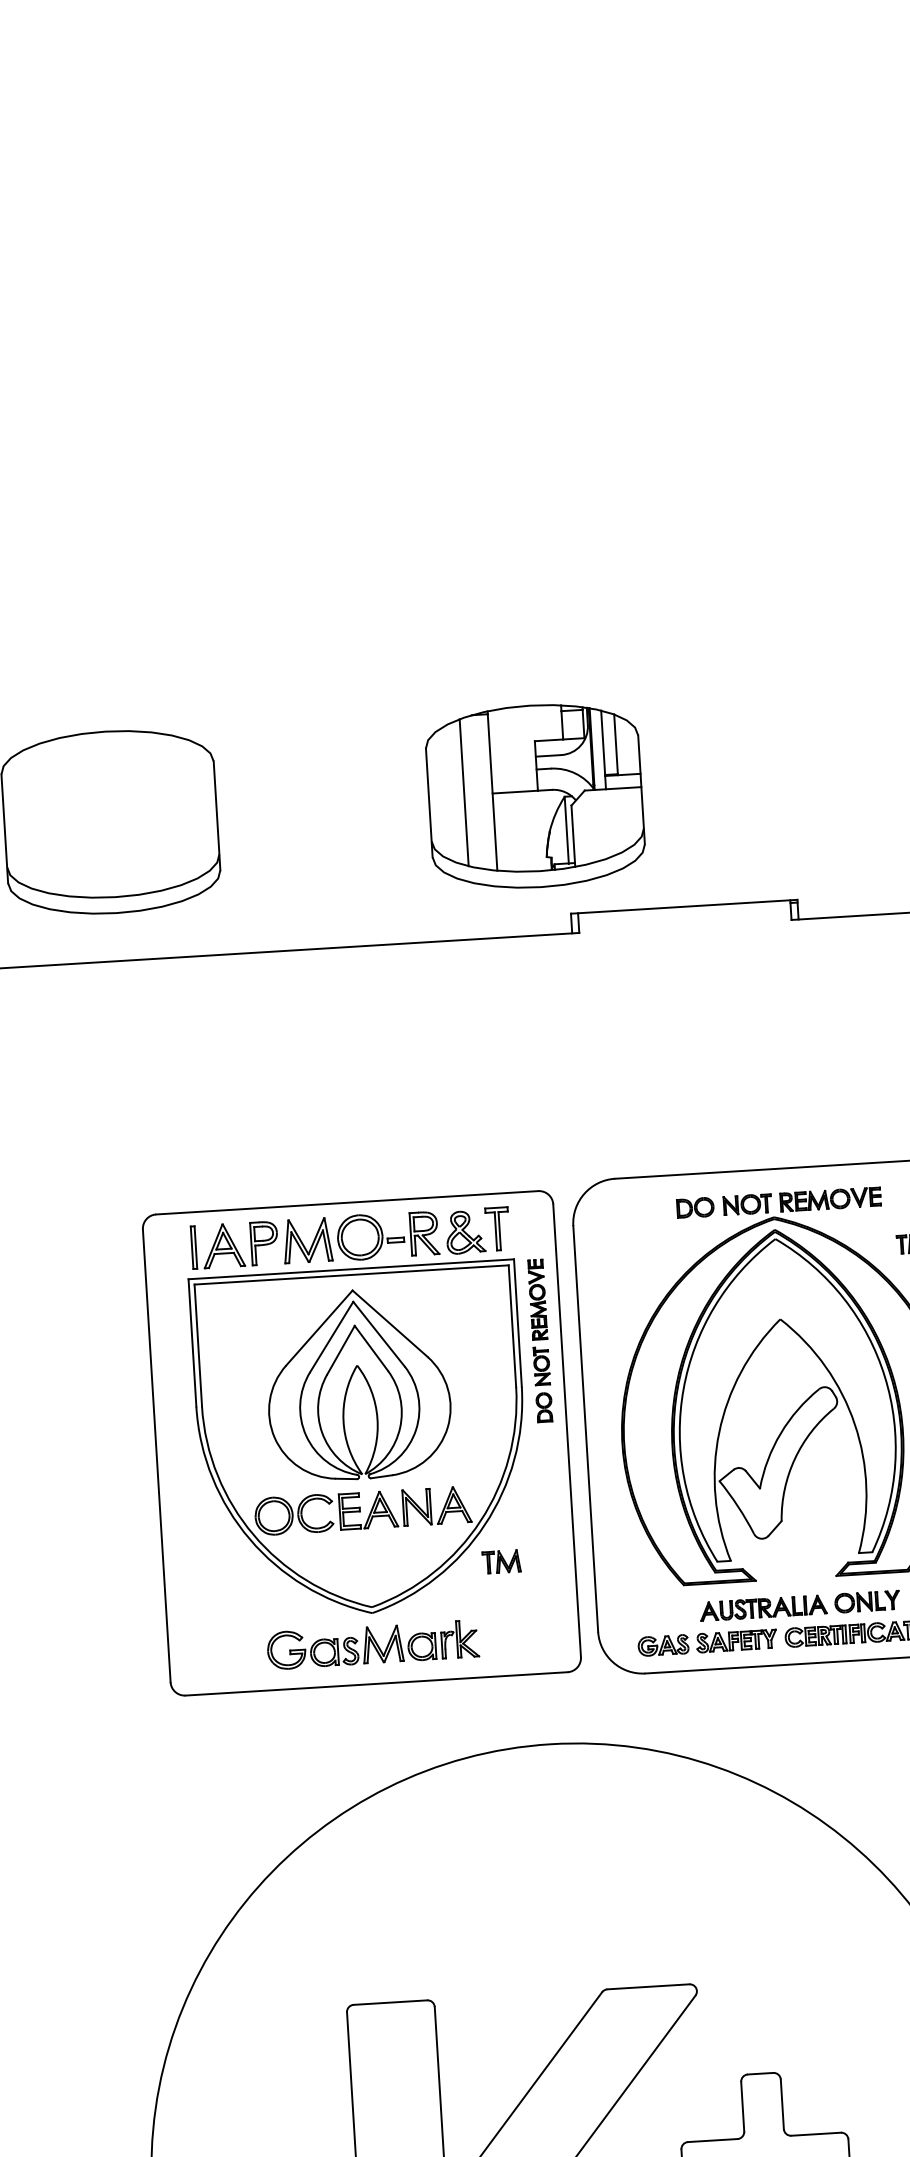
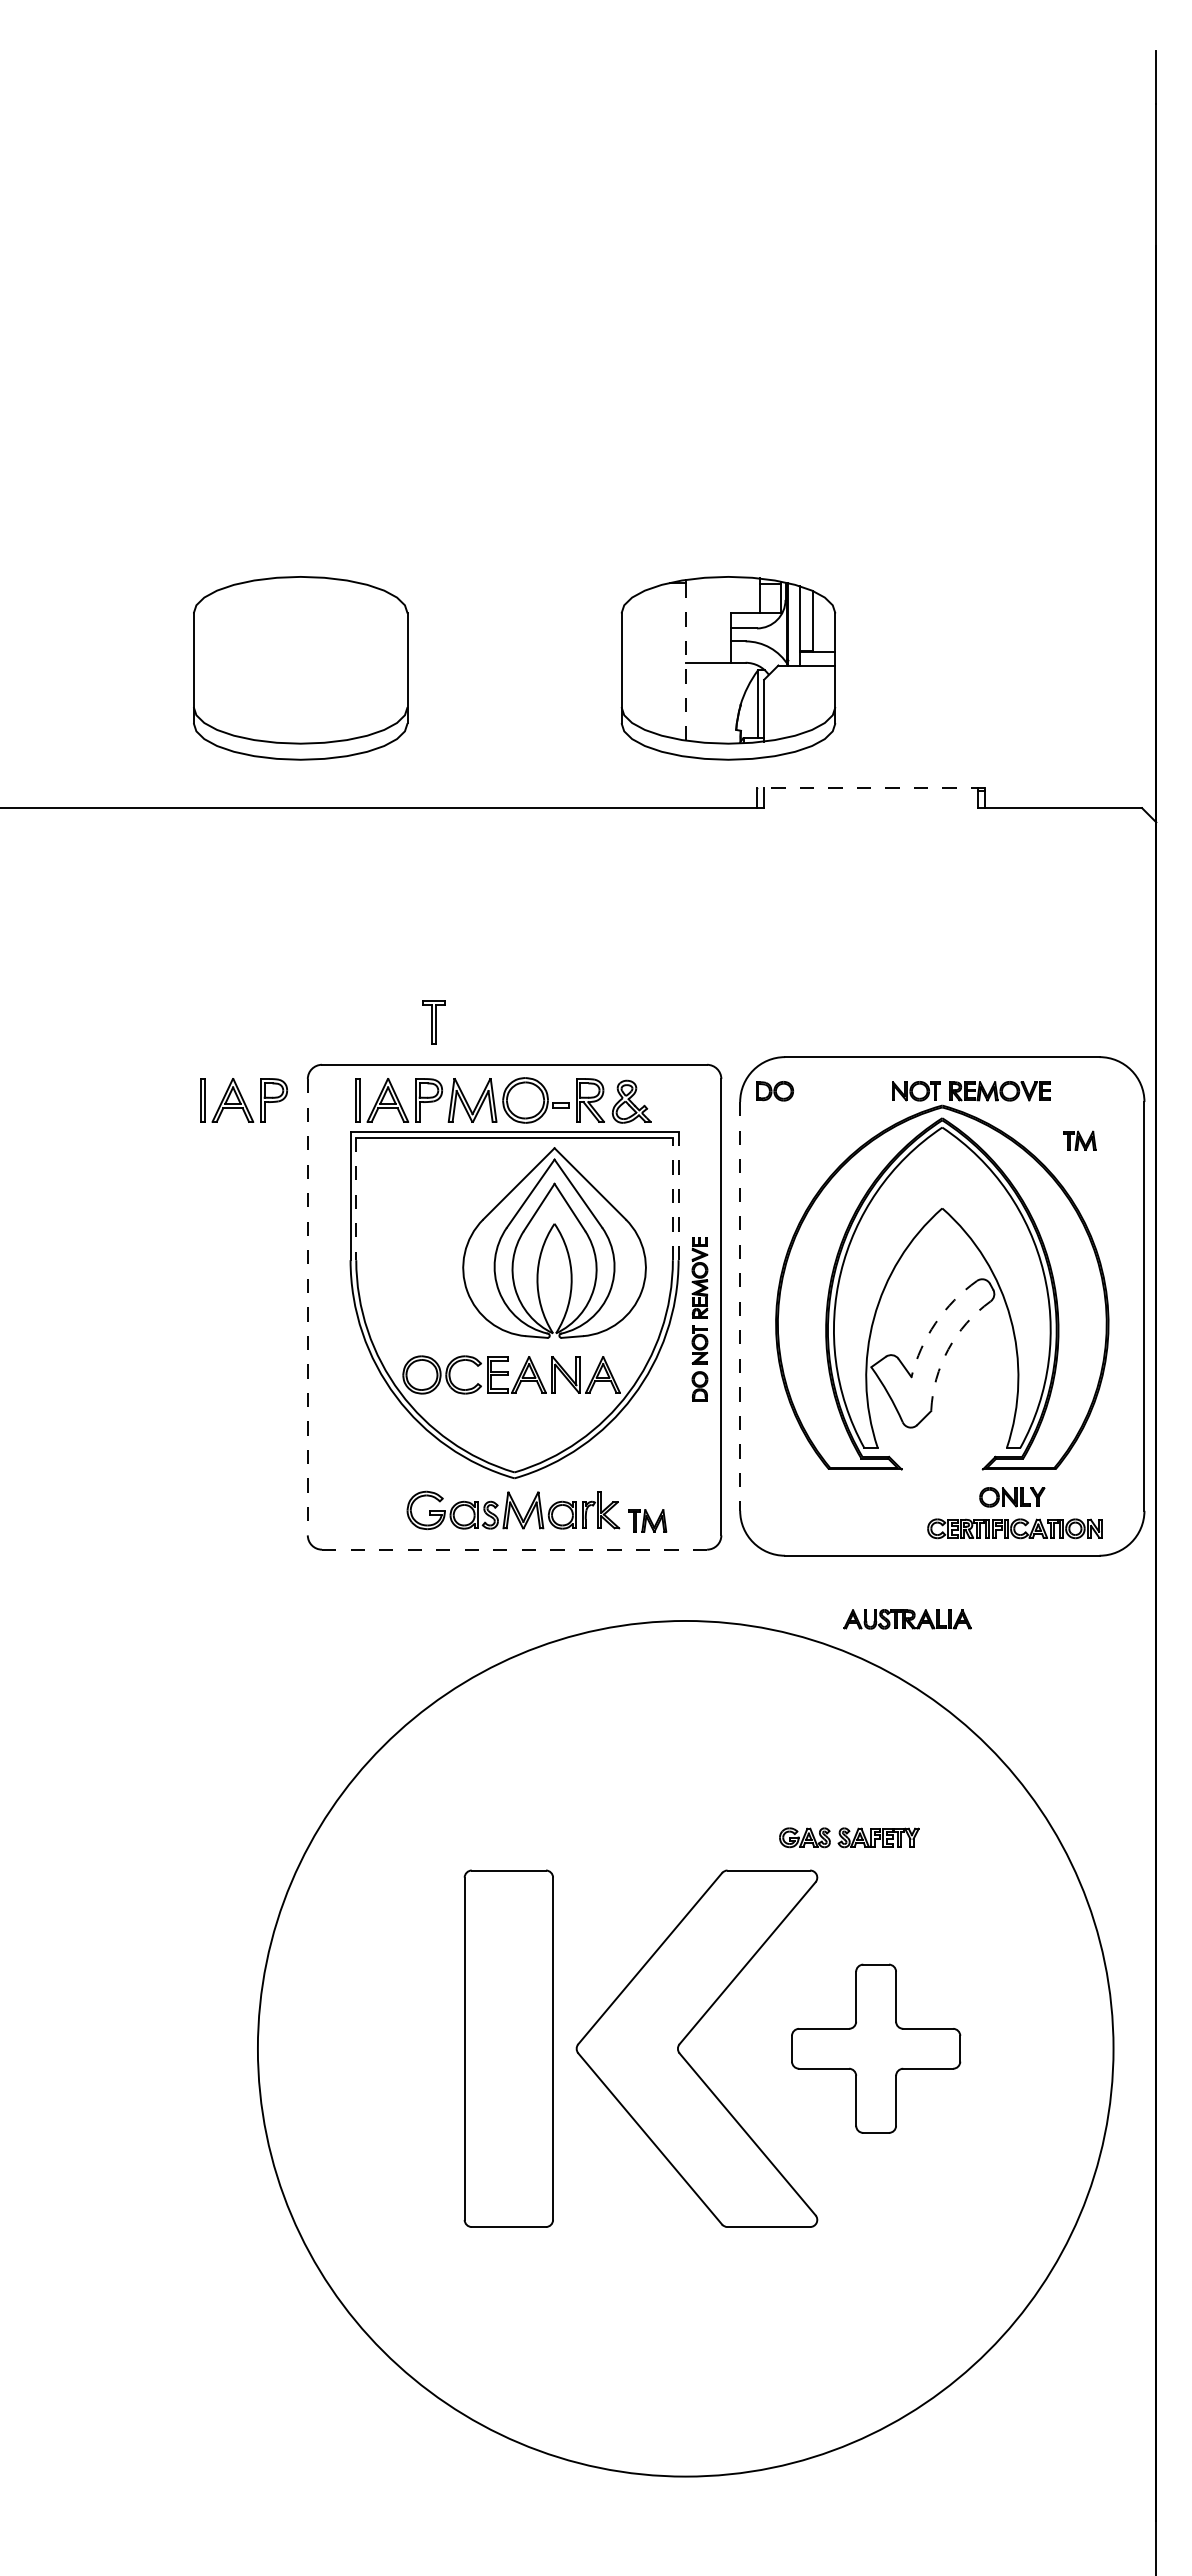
line: (464, 792) -> (657, 660), removed
line: (492, 792) -> (685, 661), solid -> dashed
line: (683, 907) -> (870, 788), solid -> dashed
part: (695, 1208) -> (774, 1091), moved
part: (497, 1229) -> (433, 1022), moved
part: (81, 1254) -> (244, 1100), added
line: (517, 1322) -> (678, 1195), solid -> dashed
line: (512, 1325) -> (672, 1198), solid -> dashed
part: (539, 1341) -> (699, 1319), moved
line: (198, 1346) -> (356, 1199), solid -> dashed
part: (351, 1380) -> (547, 1238), moved
line: (586, 1428) -> (740, 1306), solid -> dashed
arc: (780, 1433) -> (935, 1323), solid -> dashed
line: (156, 1456) -> (307, 1307), solid -> dashed
arc: (795, 1458) -> (948, 1349), solid -> dashed
part: (501, 1561) -> (647, 1520), moved
part: (763, 1608) -> (907, 1619), moved
part: (707, 1642) -> (849, 1837), moved
line: (376, 1683) -> (514, 1549), solid -> dashed

